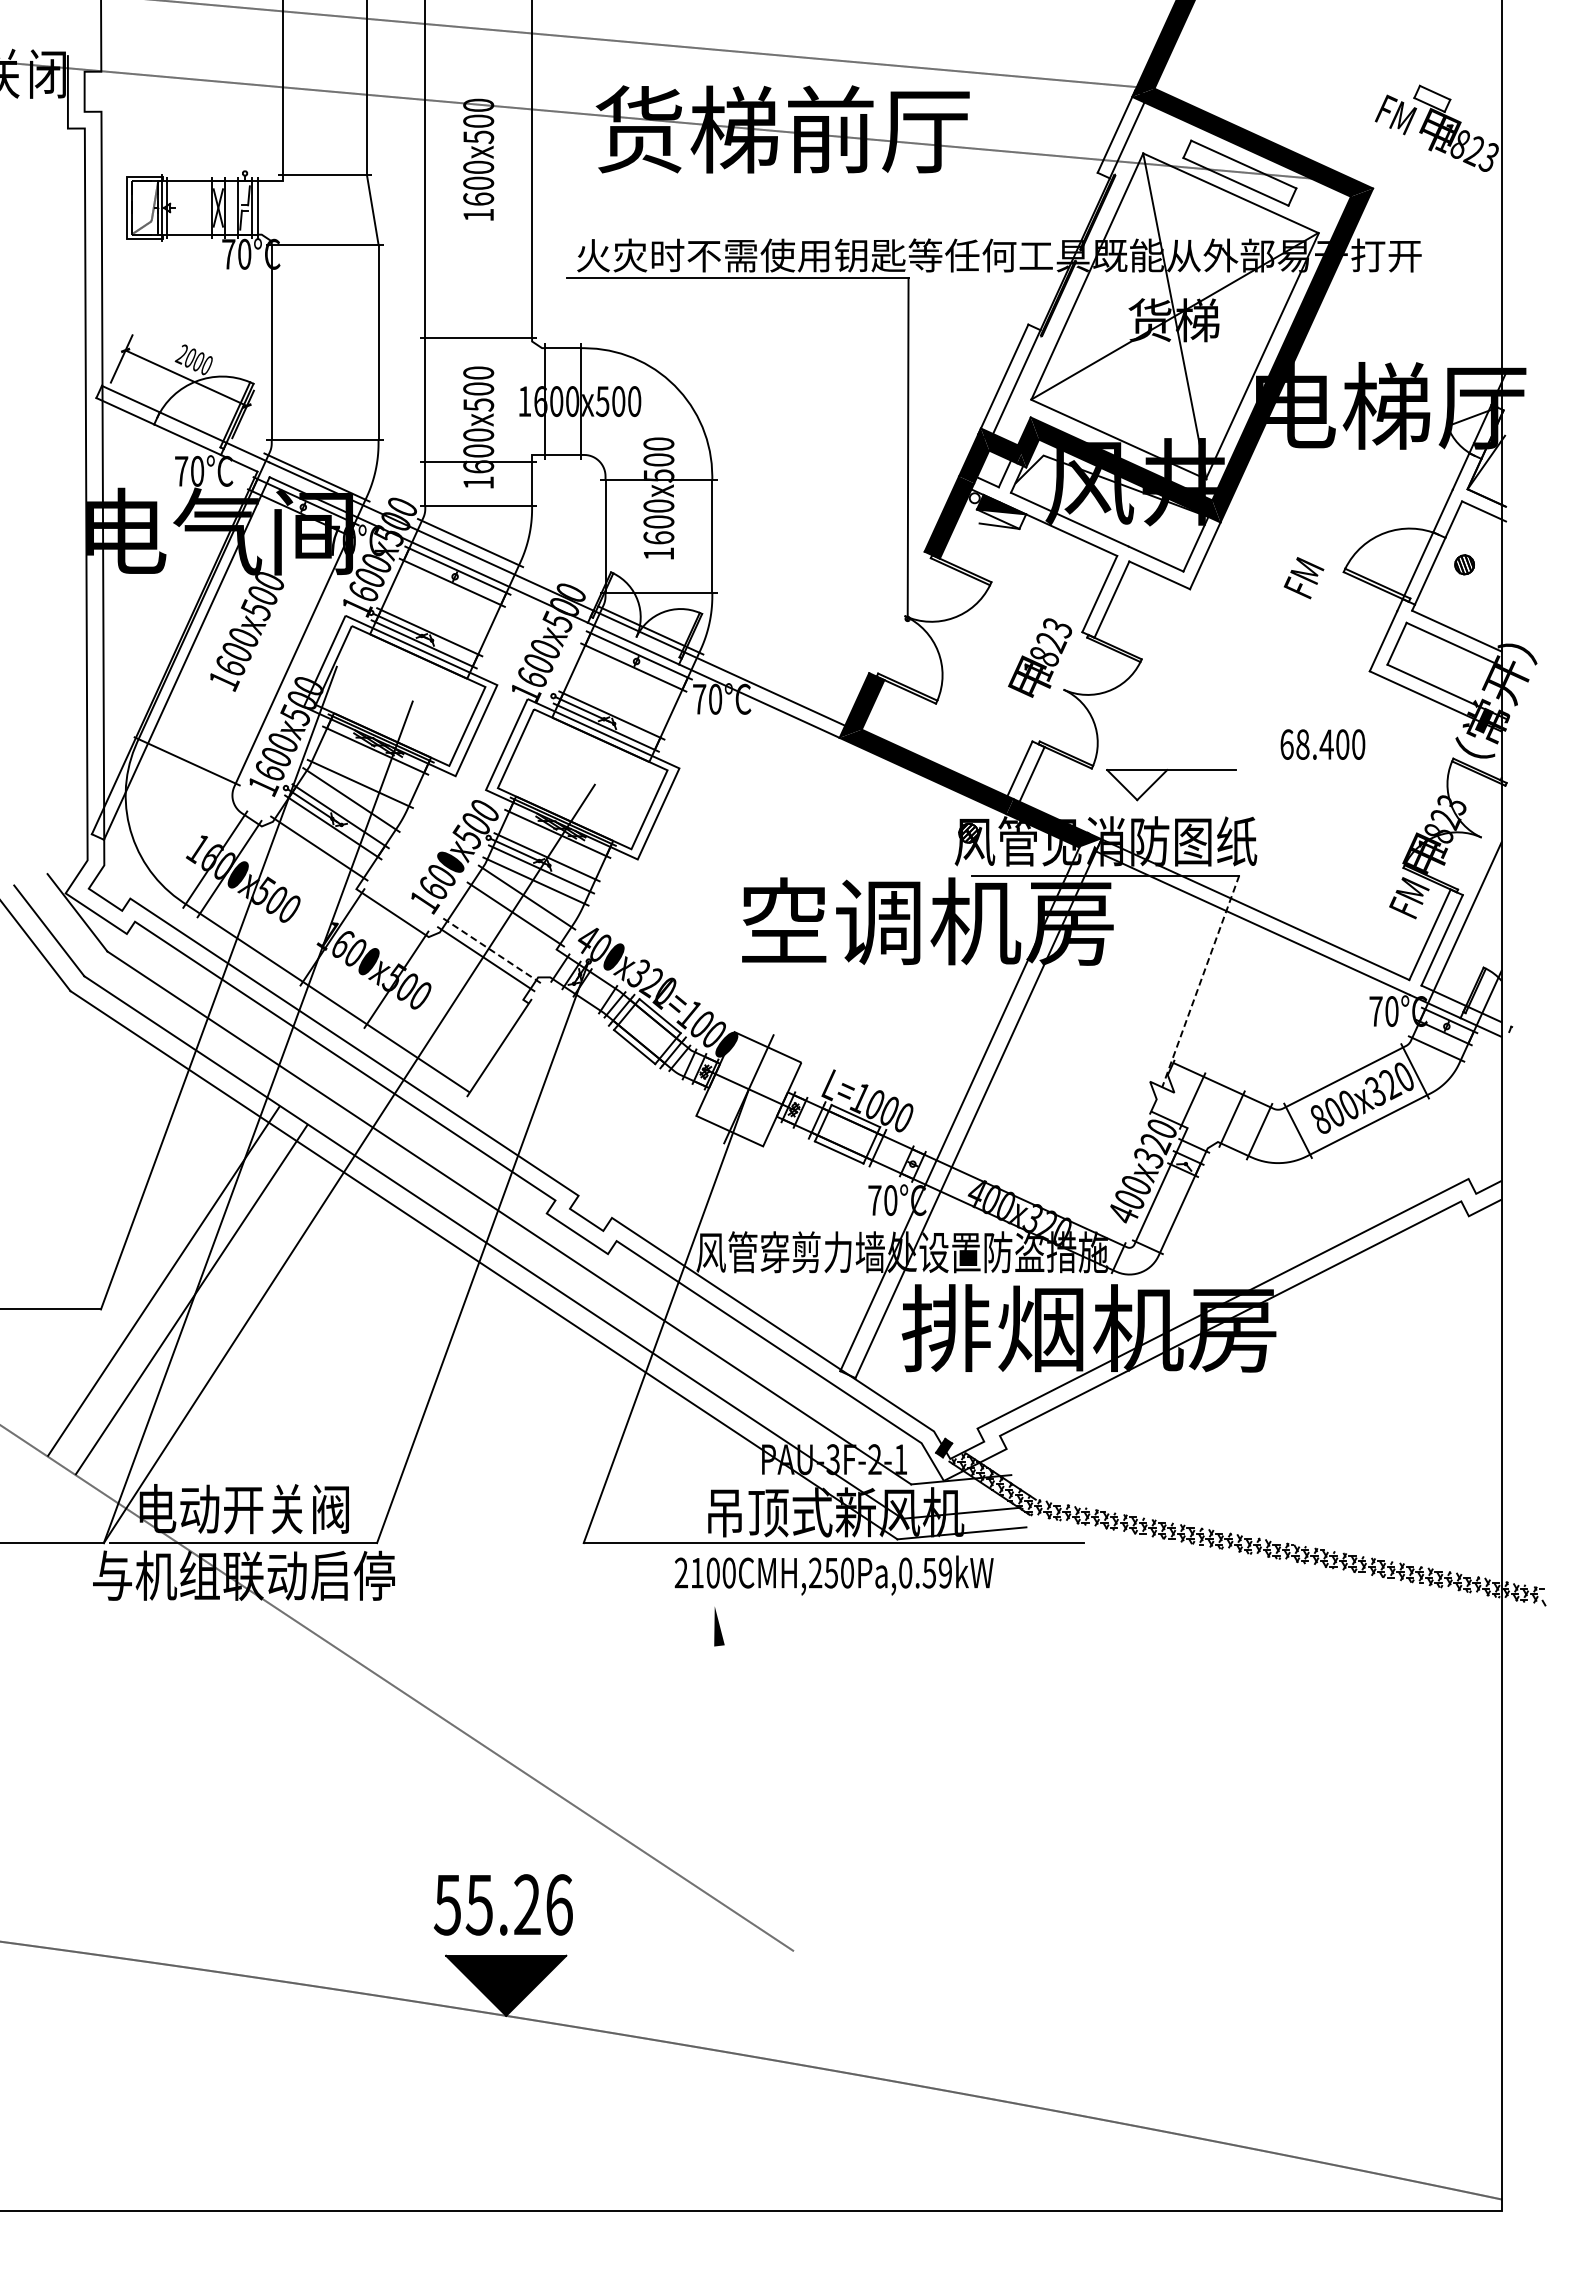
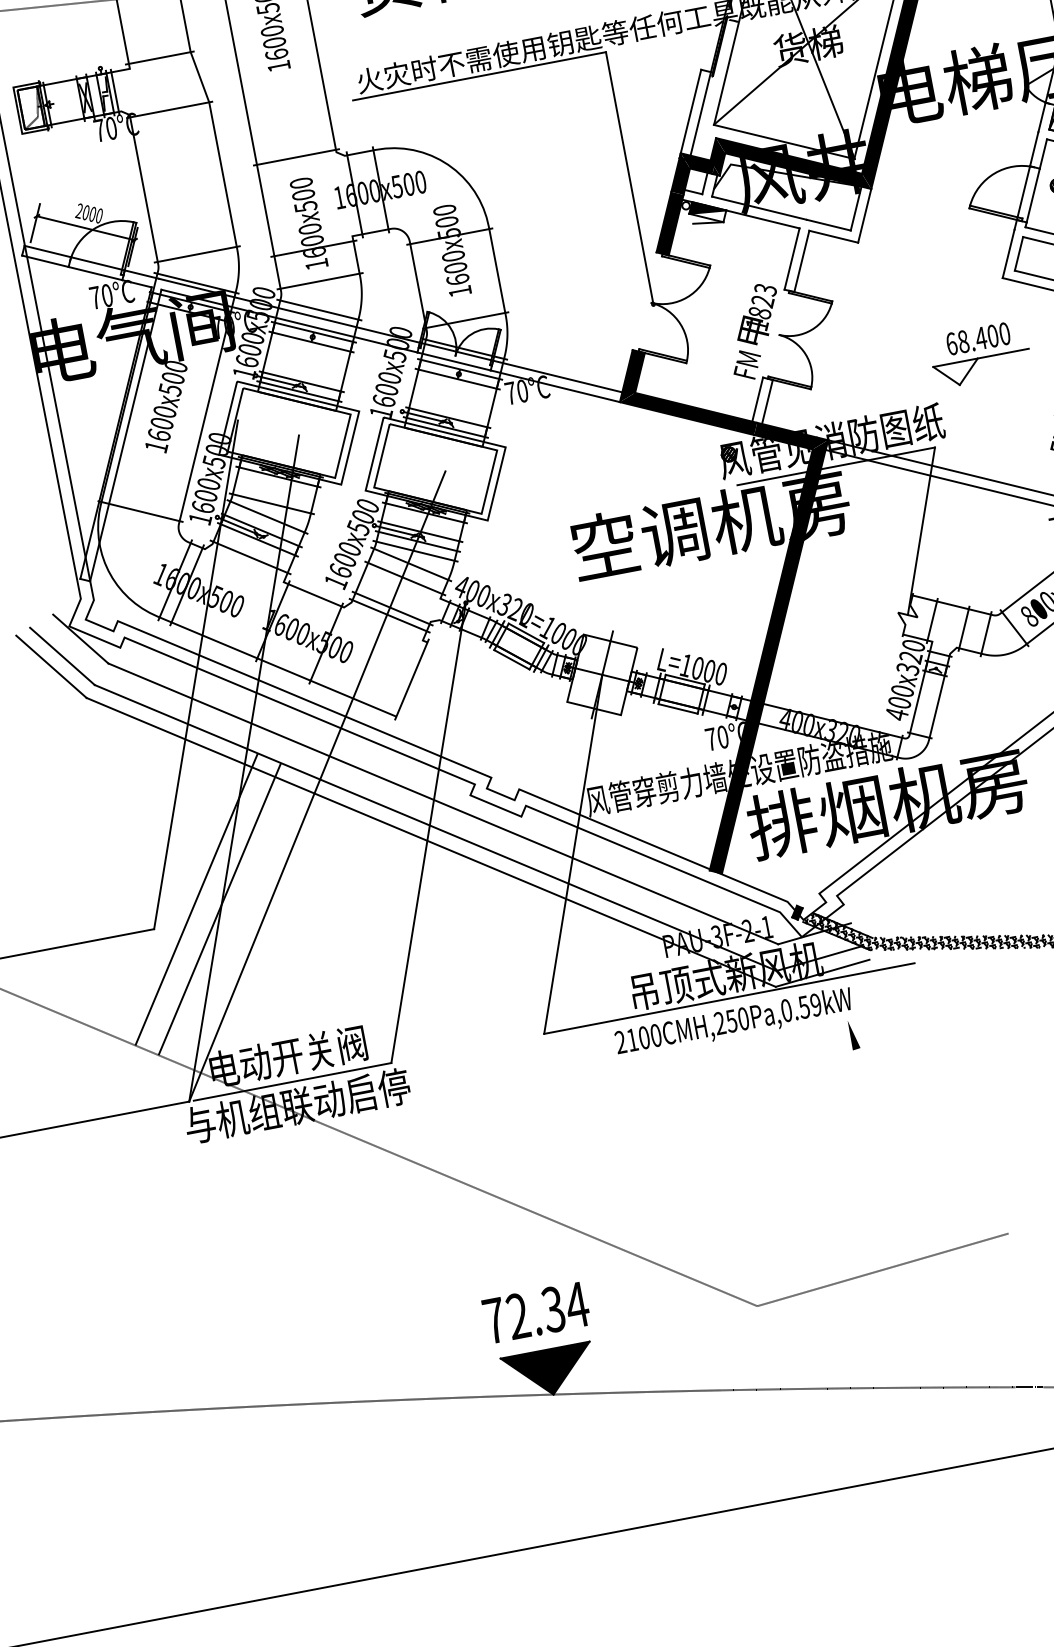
text: (1303, 578) -> (746, 365), moved
part: (1162, 776) -> (975, 363), moved
line: (491, 950) -> (392, 608), dashed -> solid
line: (1200, 981) -> (921, 531), dashed -> solid
fill: (970, 1108) -> (769, 657), added
line: (719, 1626) -> (853, 1034), moved
text: (503, 1904) -> (535, 1312), 55.26 -> 72.34
line: (966, 1935) -> (882, 1270), added

